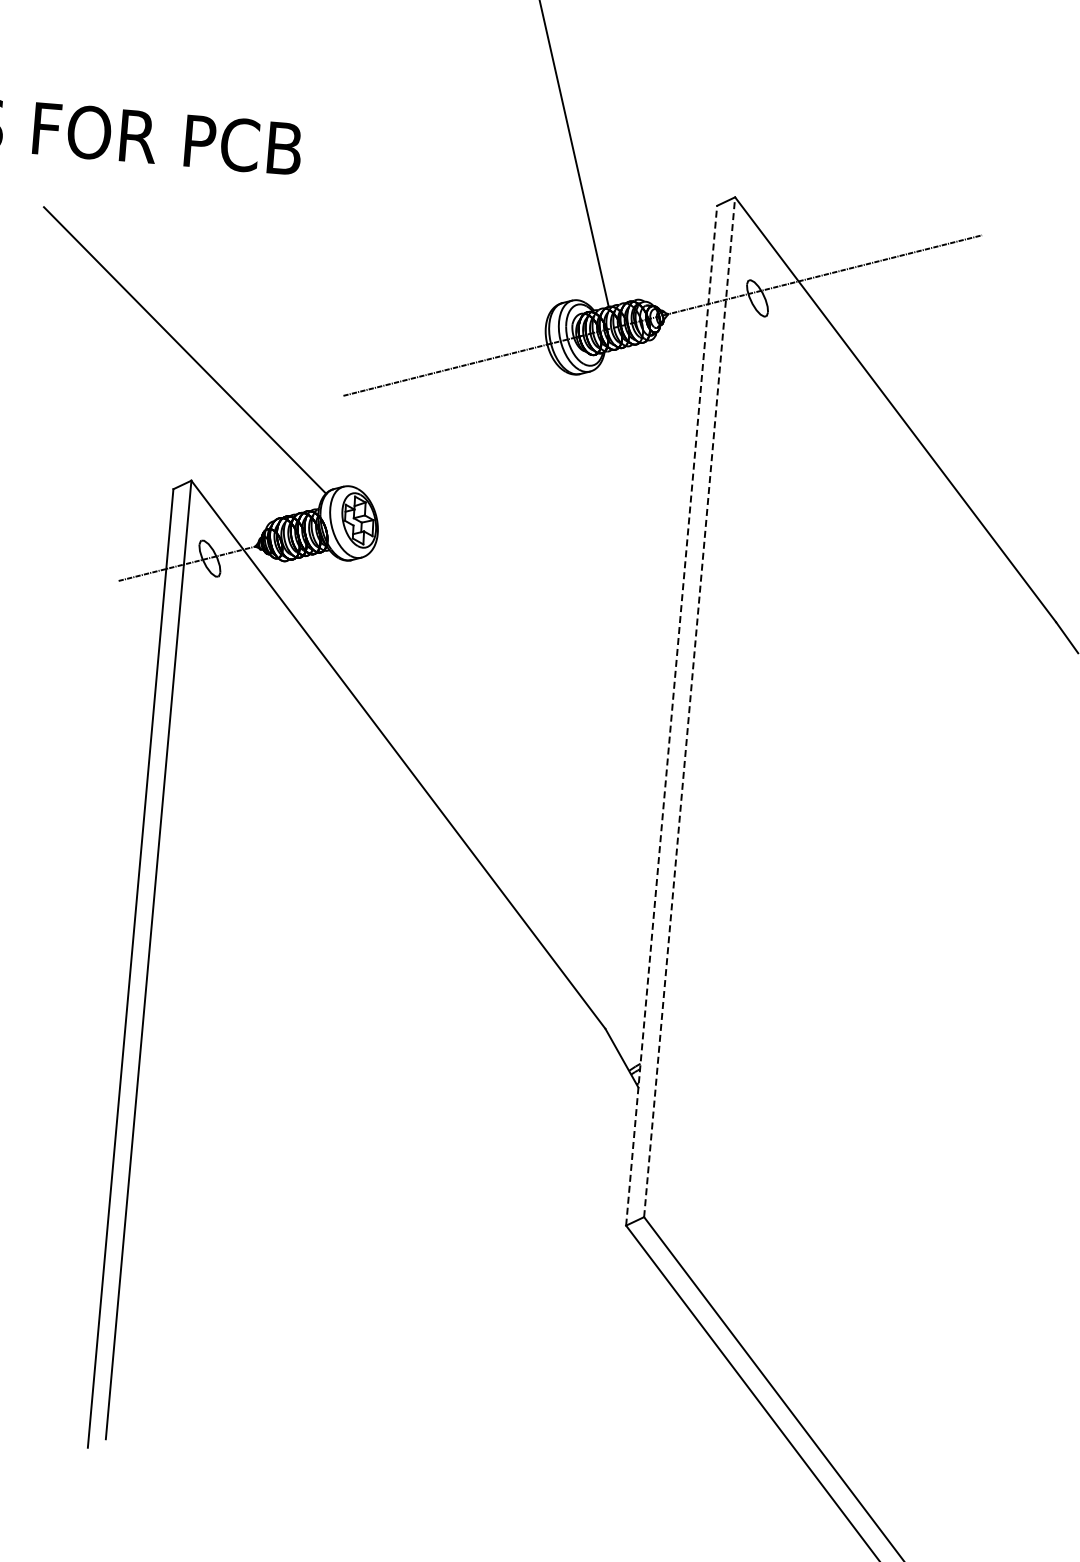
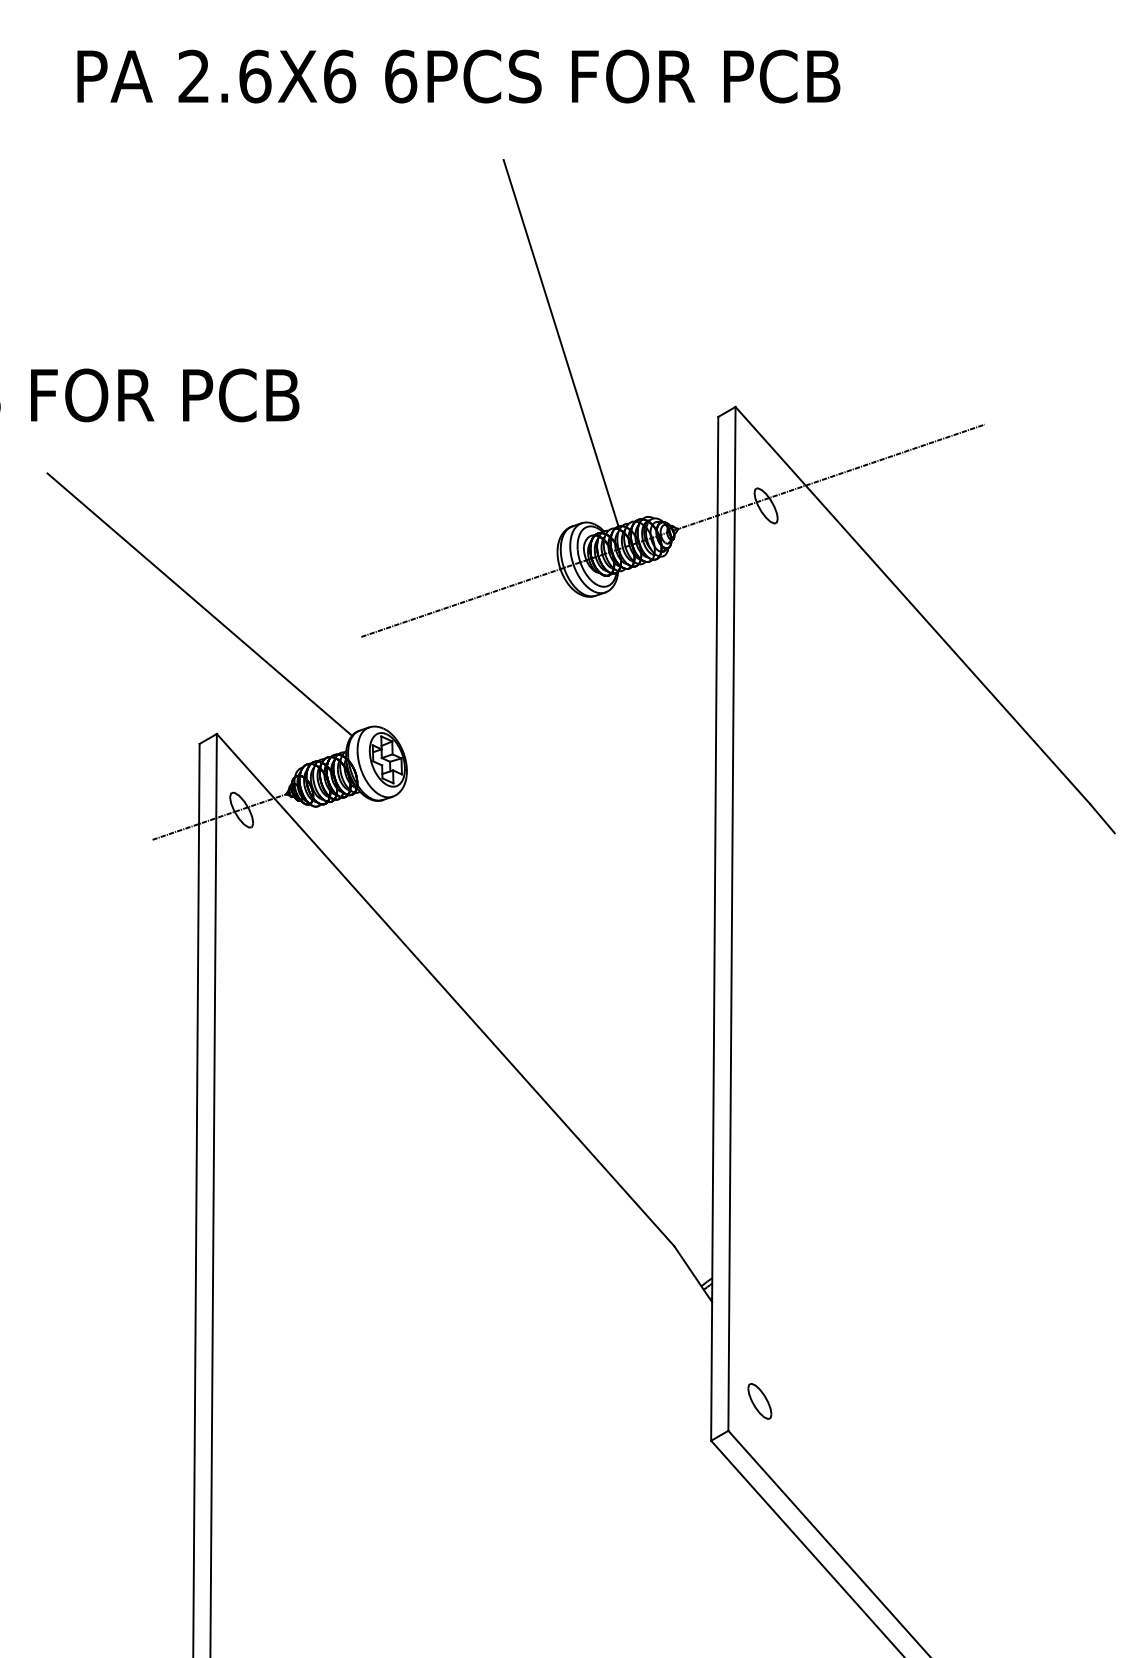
line: (689, 706) -> (731, 918), dashed -> solid
line: (671, 715) -> (714, 928), dashed -> solid
part: (677, 1190) -> (759, 1401), added

